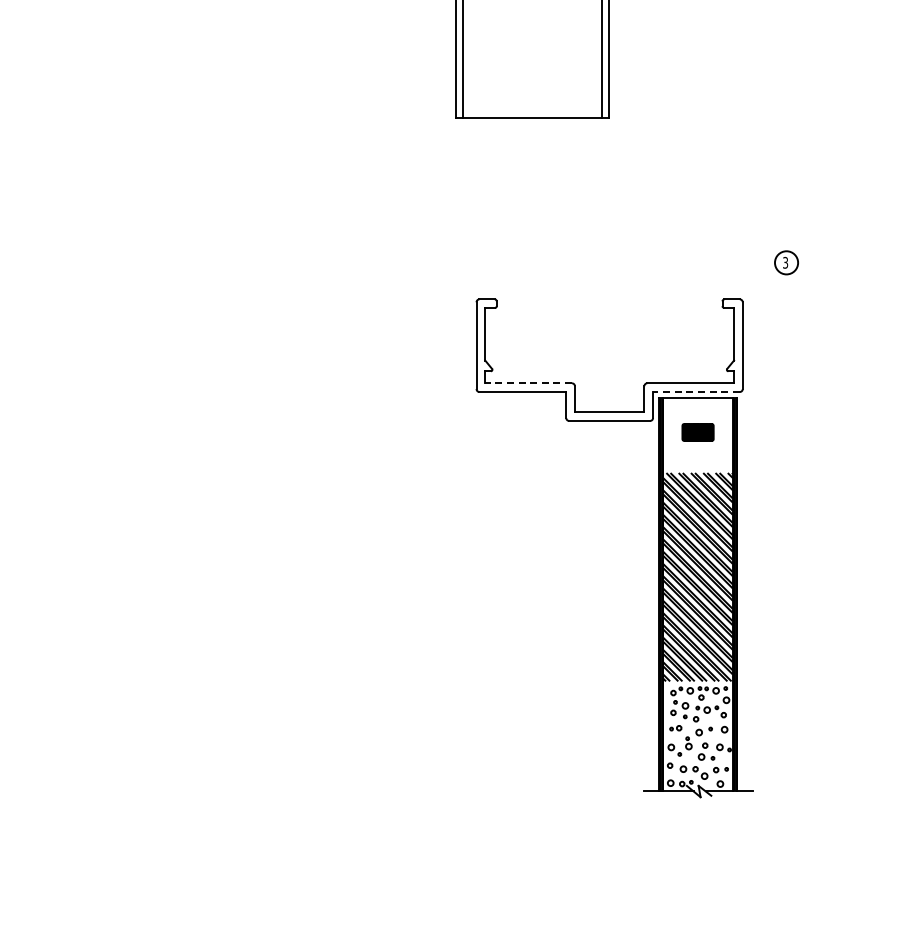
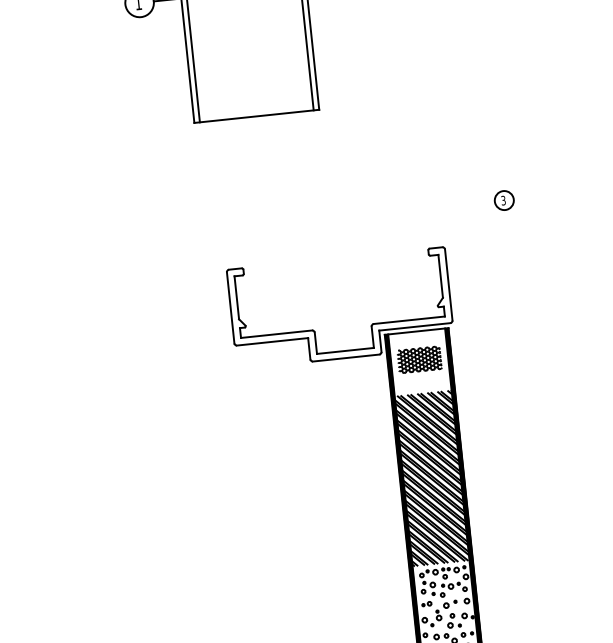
part: (786, 262) -> (504, 200), moved
line: (528, 383) -> (276, 334), dashed -> solid
line: (695, 392) -> (414, 327), dashed -> solid
part: (697, 432) -> (419, 359), size x1.67

